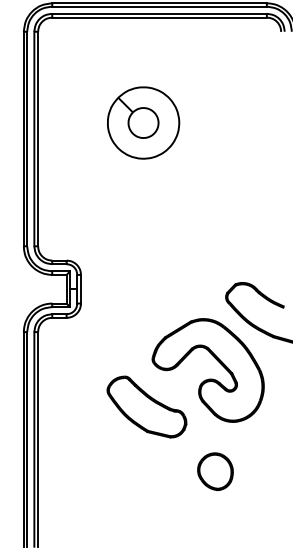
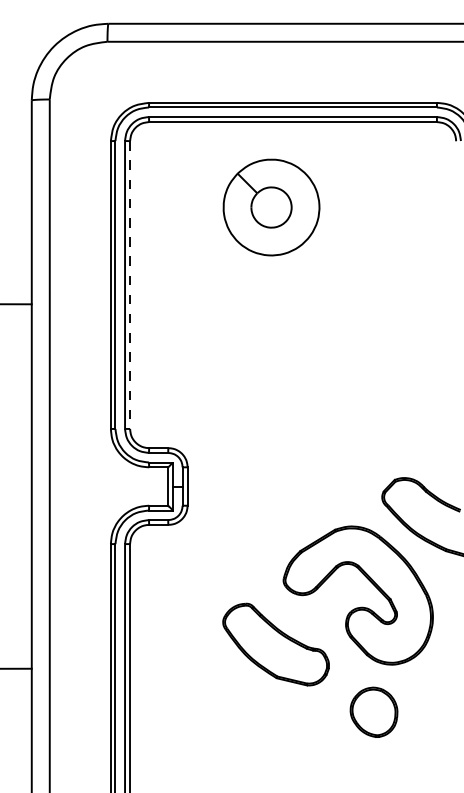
part: (143, 123) -> (271, 207), moved
line: (38, 139) -> (130, 285), solid -> dashed
part: (215, 471) -> (373, 711), moved

